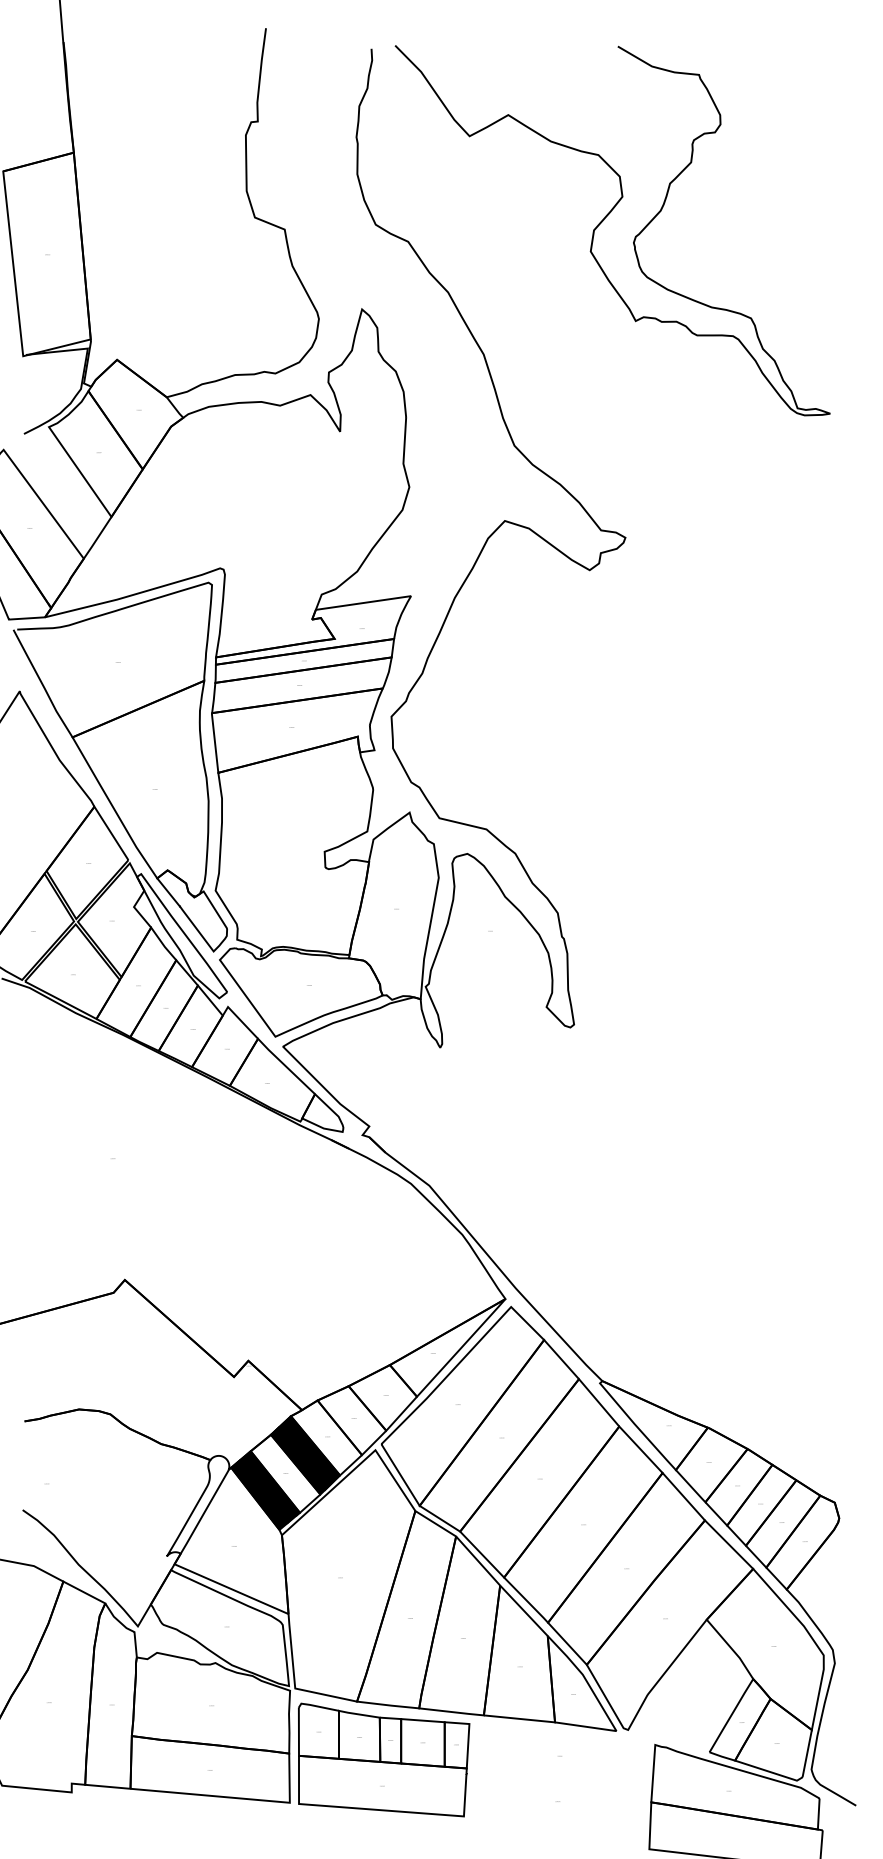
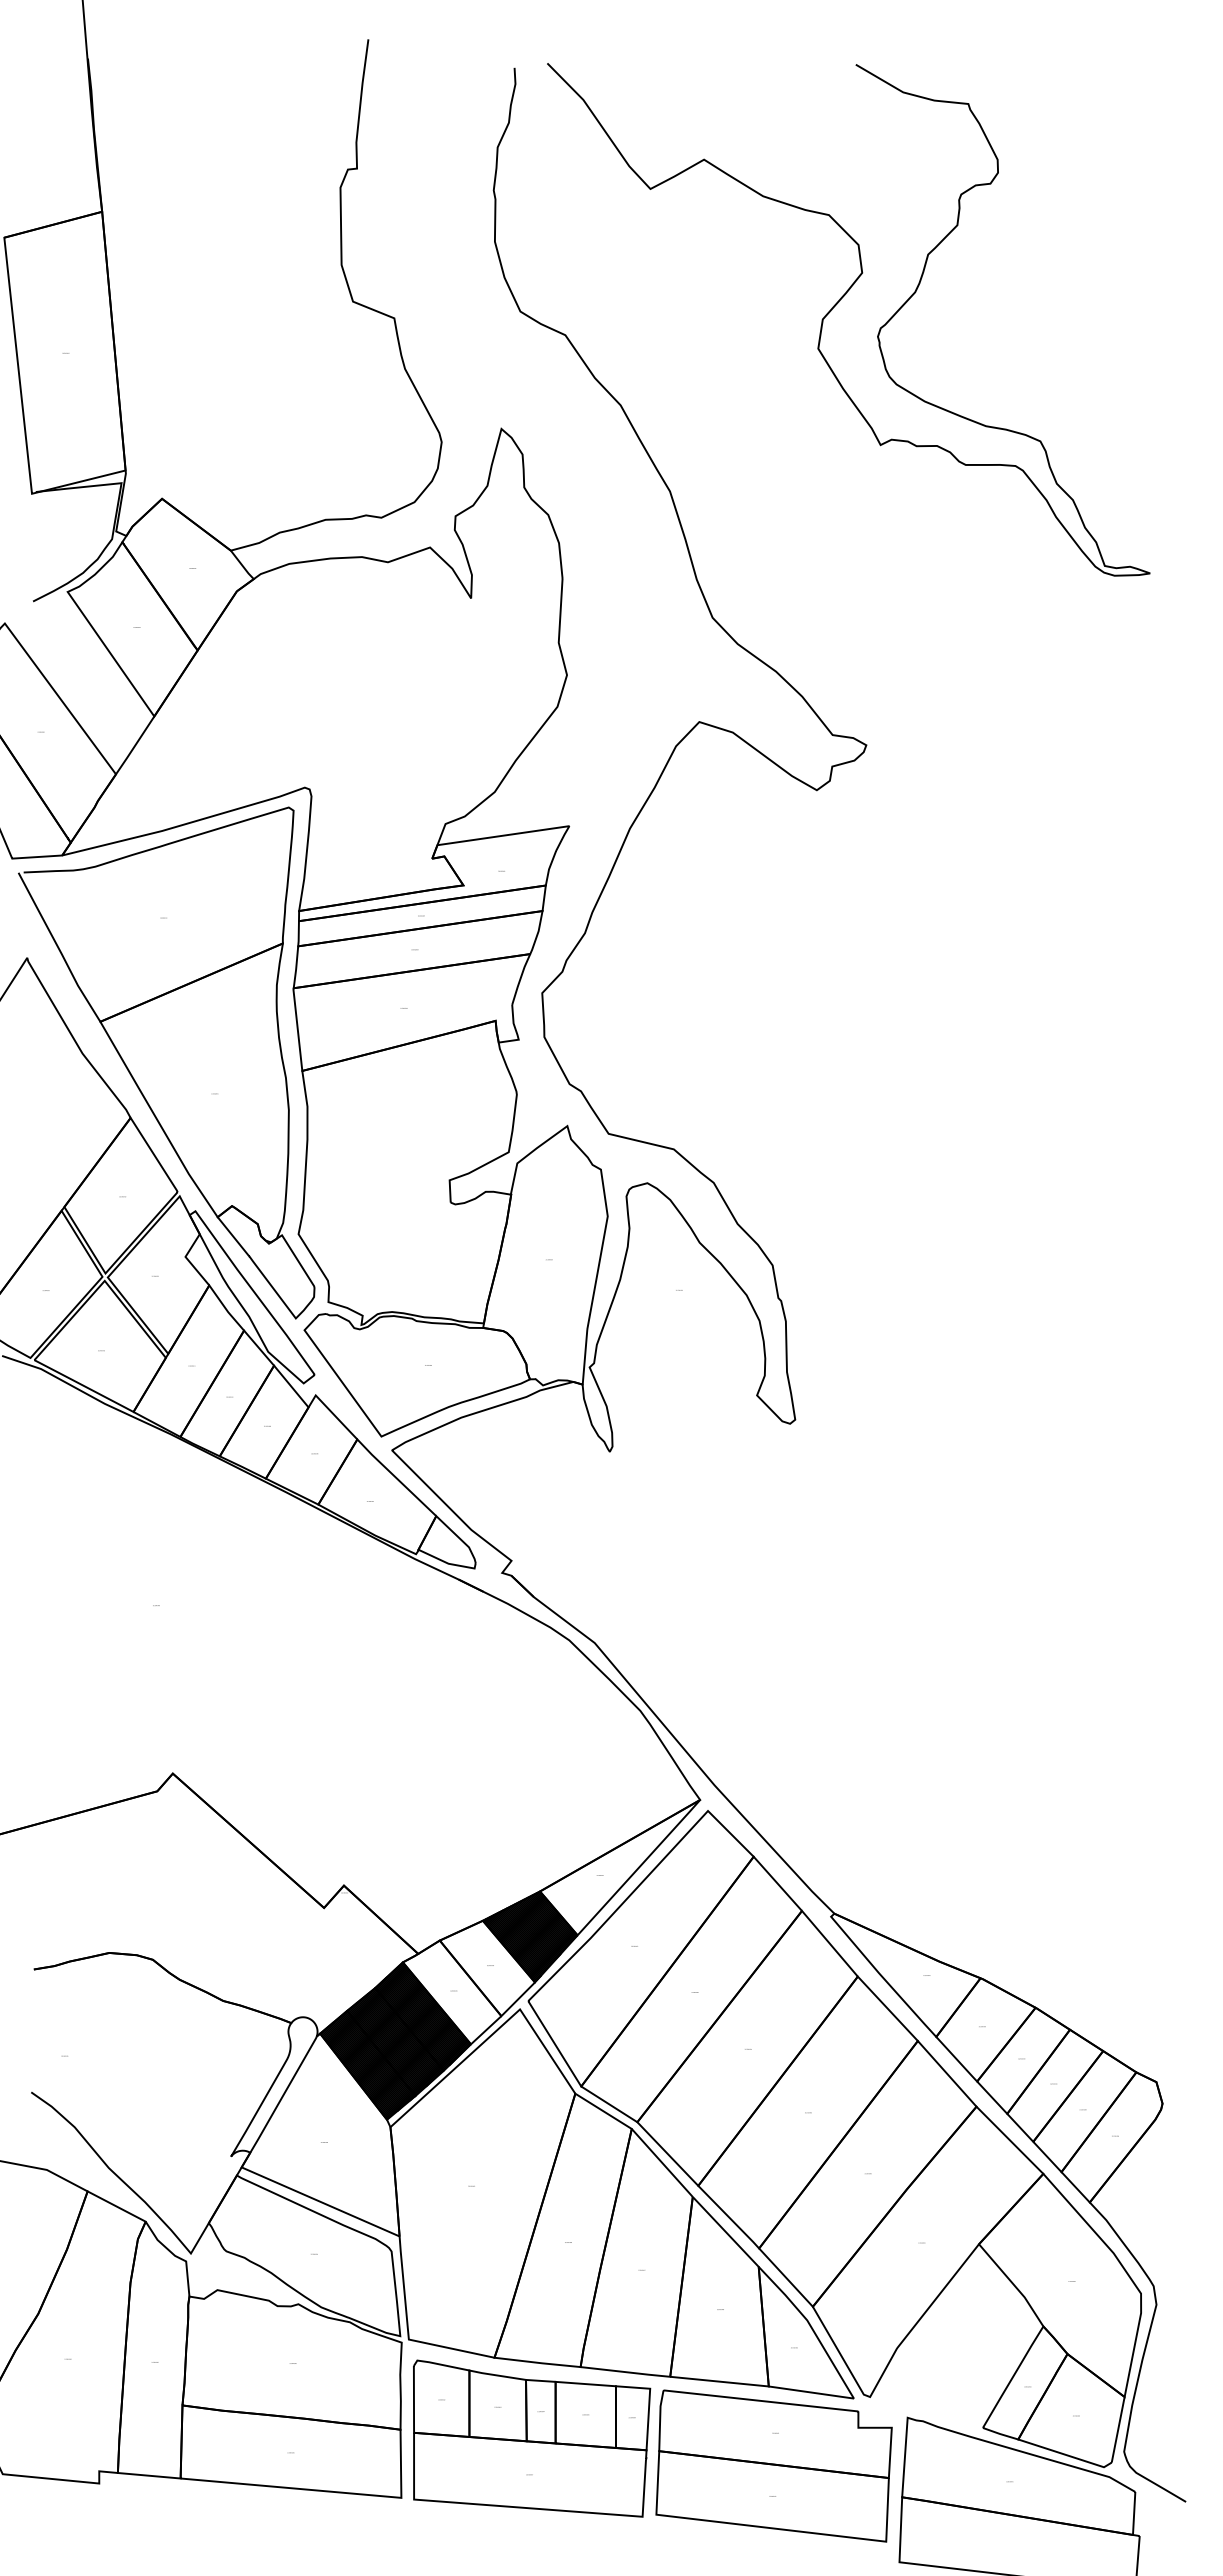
hatch: (383, 1397) -> (530, 1936), added
hatch: (285, 1473) -> (395, 2041), added
part: (558, 1779) -> (773, 2465), added

